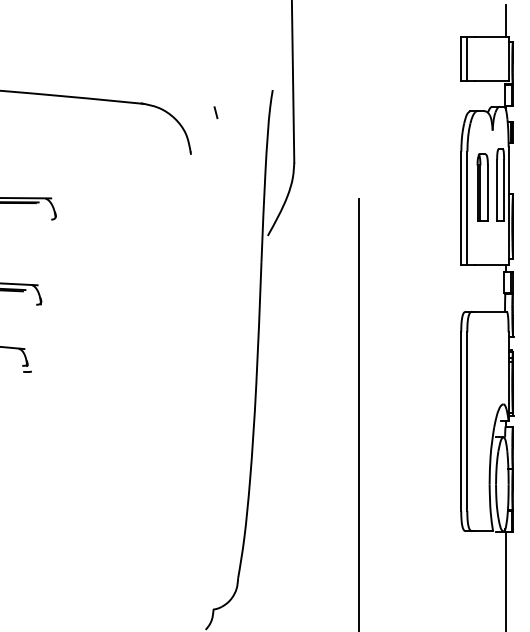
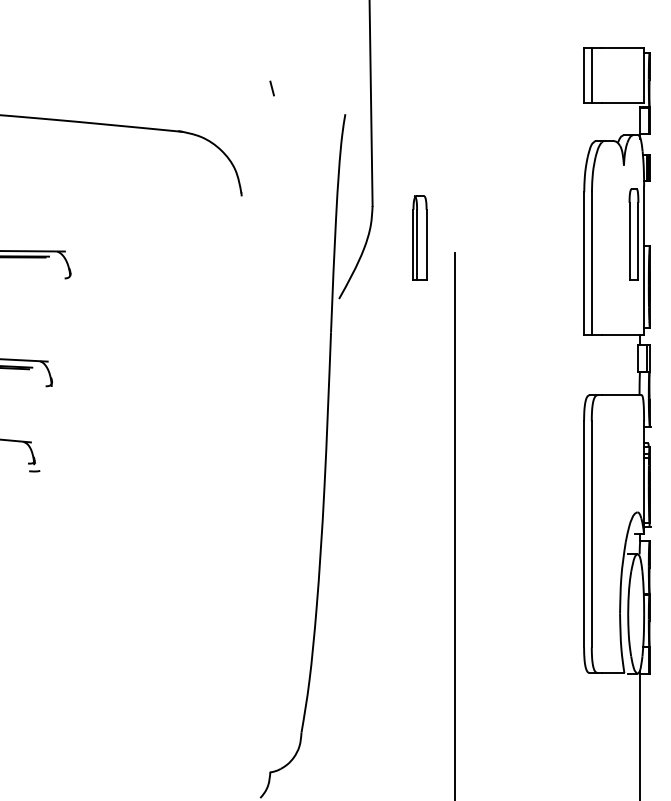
line: (505, 20) -> (640, 26), removed
line: (215, 112) -> (271, 88), moved
part: (482, 187) -> (419, 237), moved

